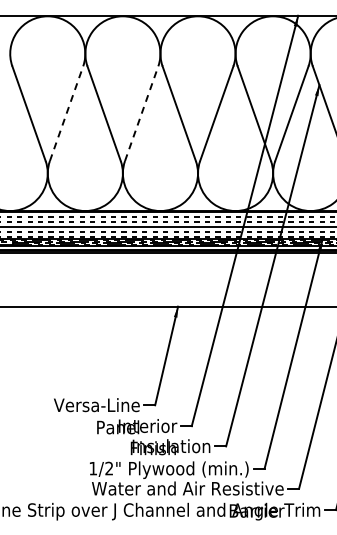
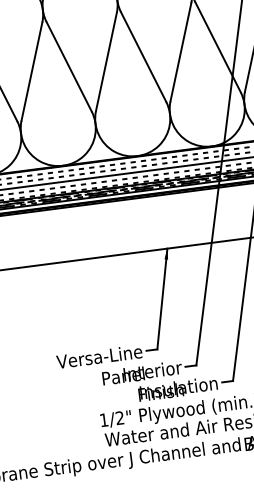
line: (66, 113) -> (31, 71), dashed -> solid
line: (141, 113) -> (106, 61), dashed -> solid

